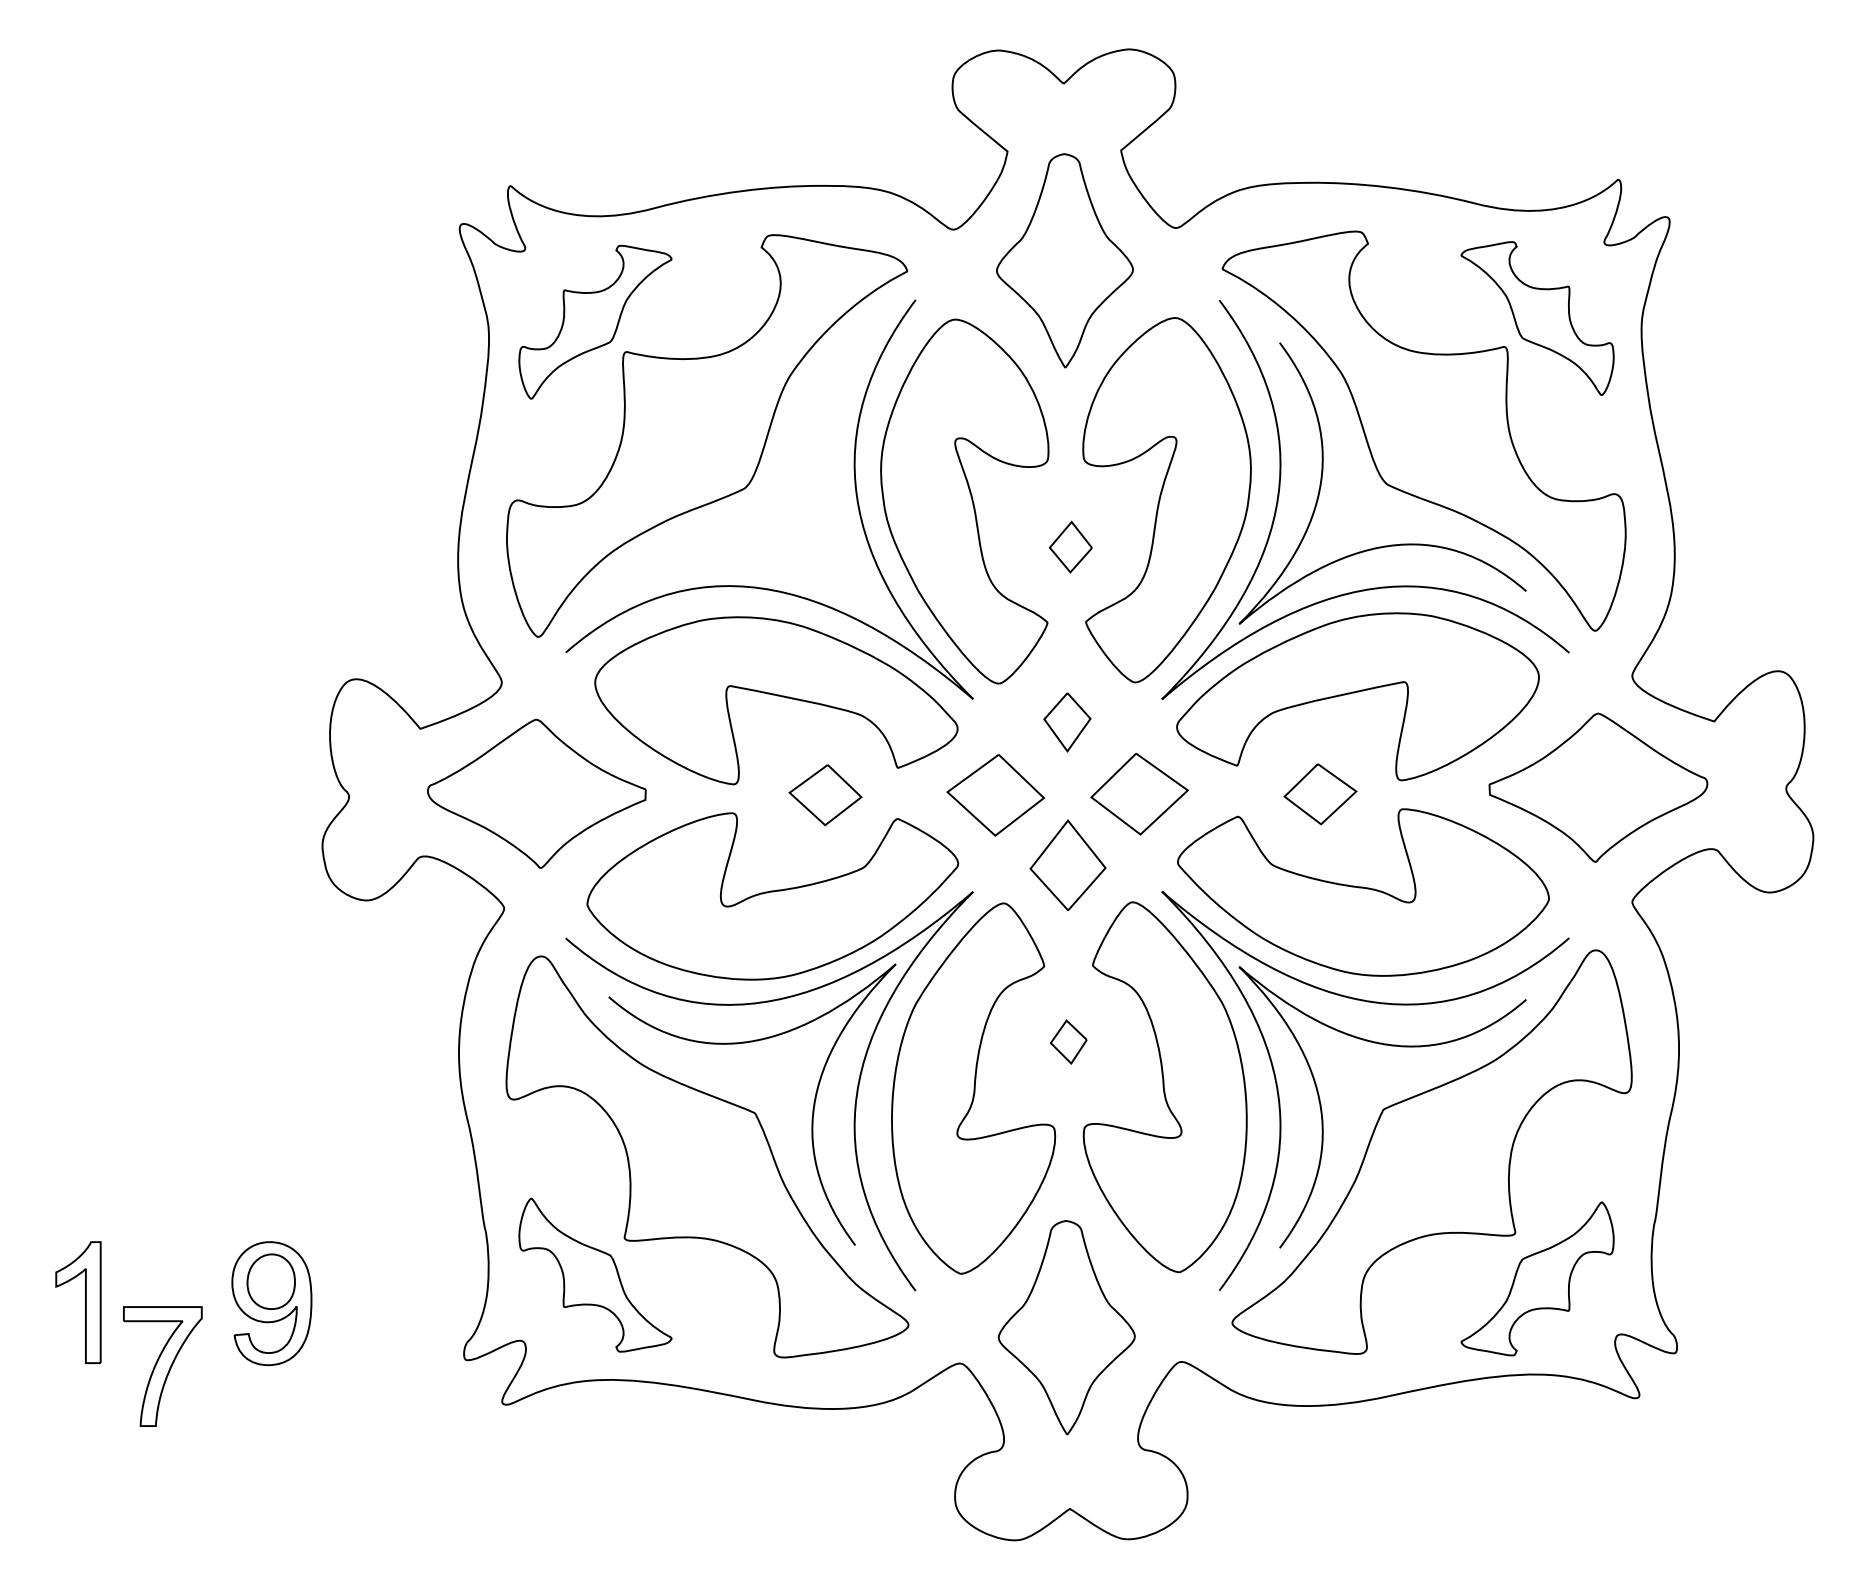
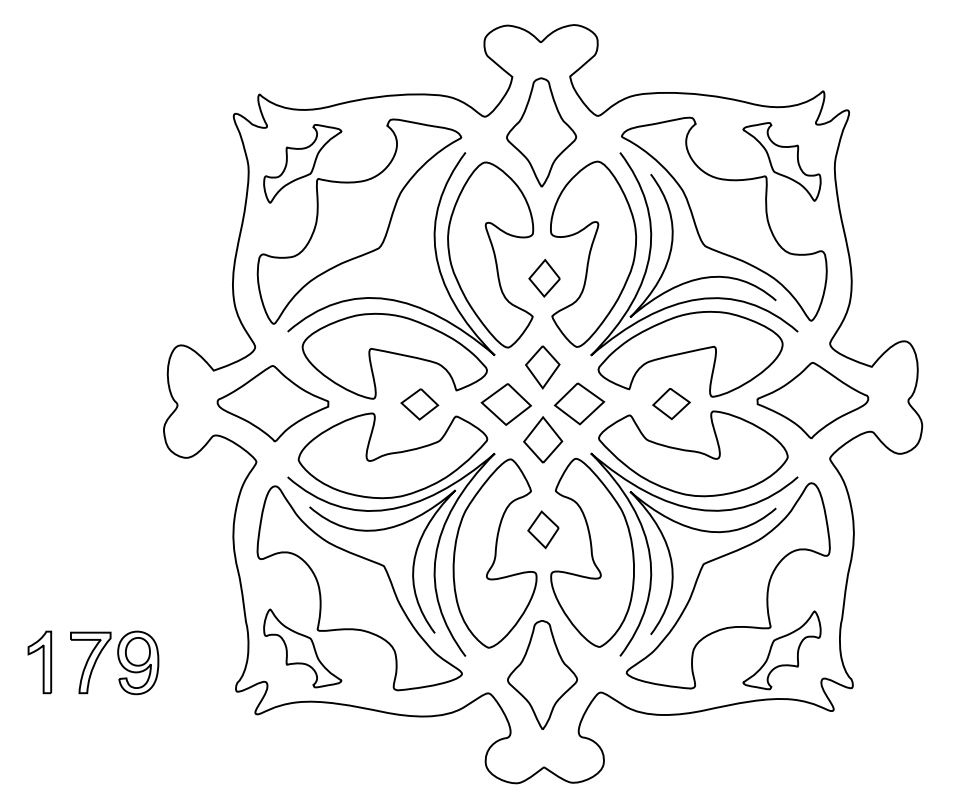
part: (1070, 545) -> (544, 277), size x1.43
part: (1066, 722) -> (542, 367), size x1.43
part: (1068, 1041) -> (543, 529), size x1.67
part: (162, 1365) -> (90, 662), moved

